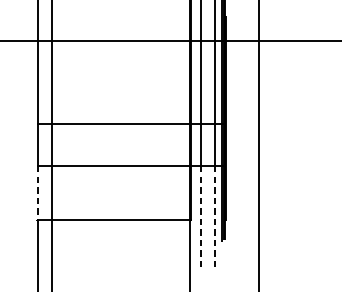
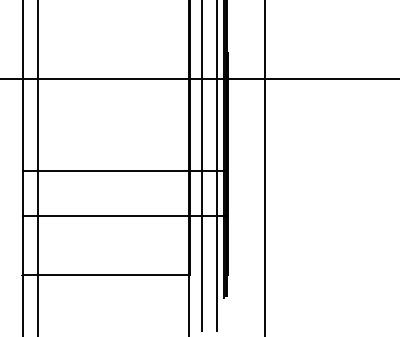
line: (37, 193) -> (22, 246), dashed -> solid
line: (201, 219) -> (201, 274), dashed -> solid
line: (215, 219) -> (216, 274), dashed -> solid

